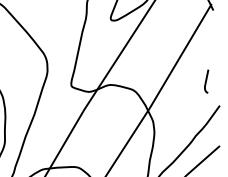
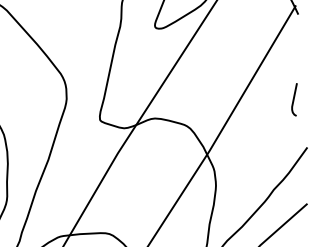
curve: (206, 81) -> (294, 99), moved

